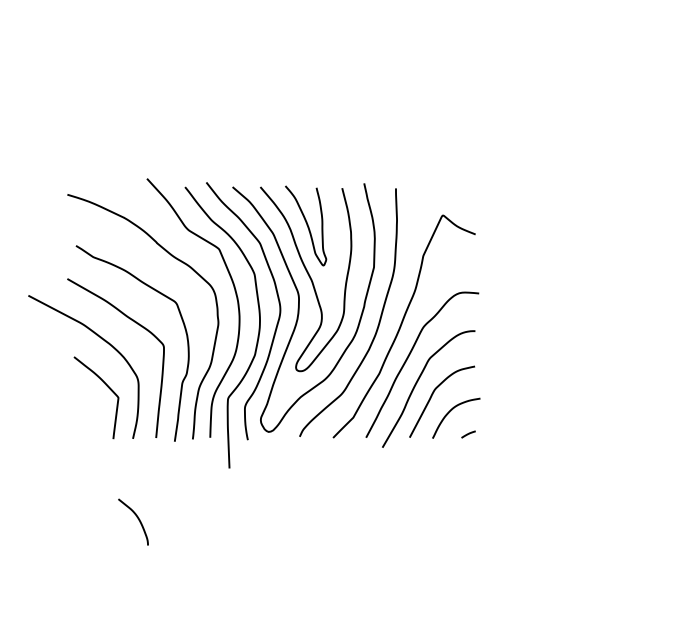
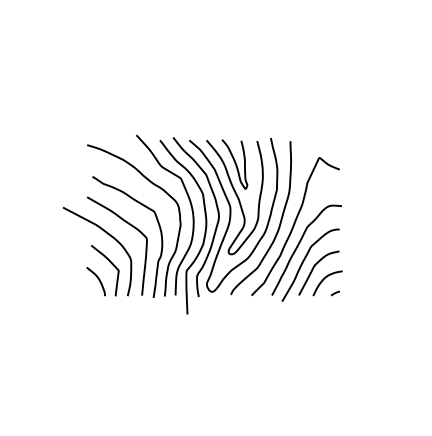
curve: (137, 520) -> (98, 280), moved

